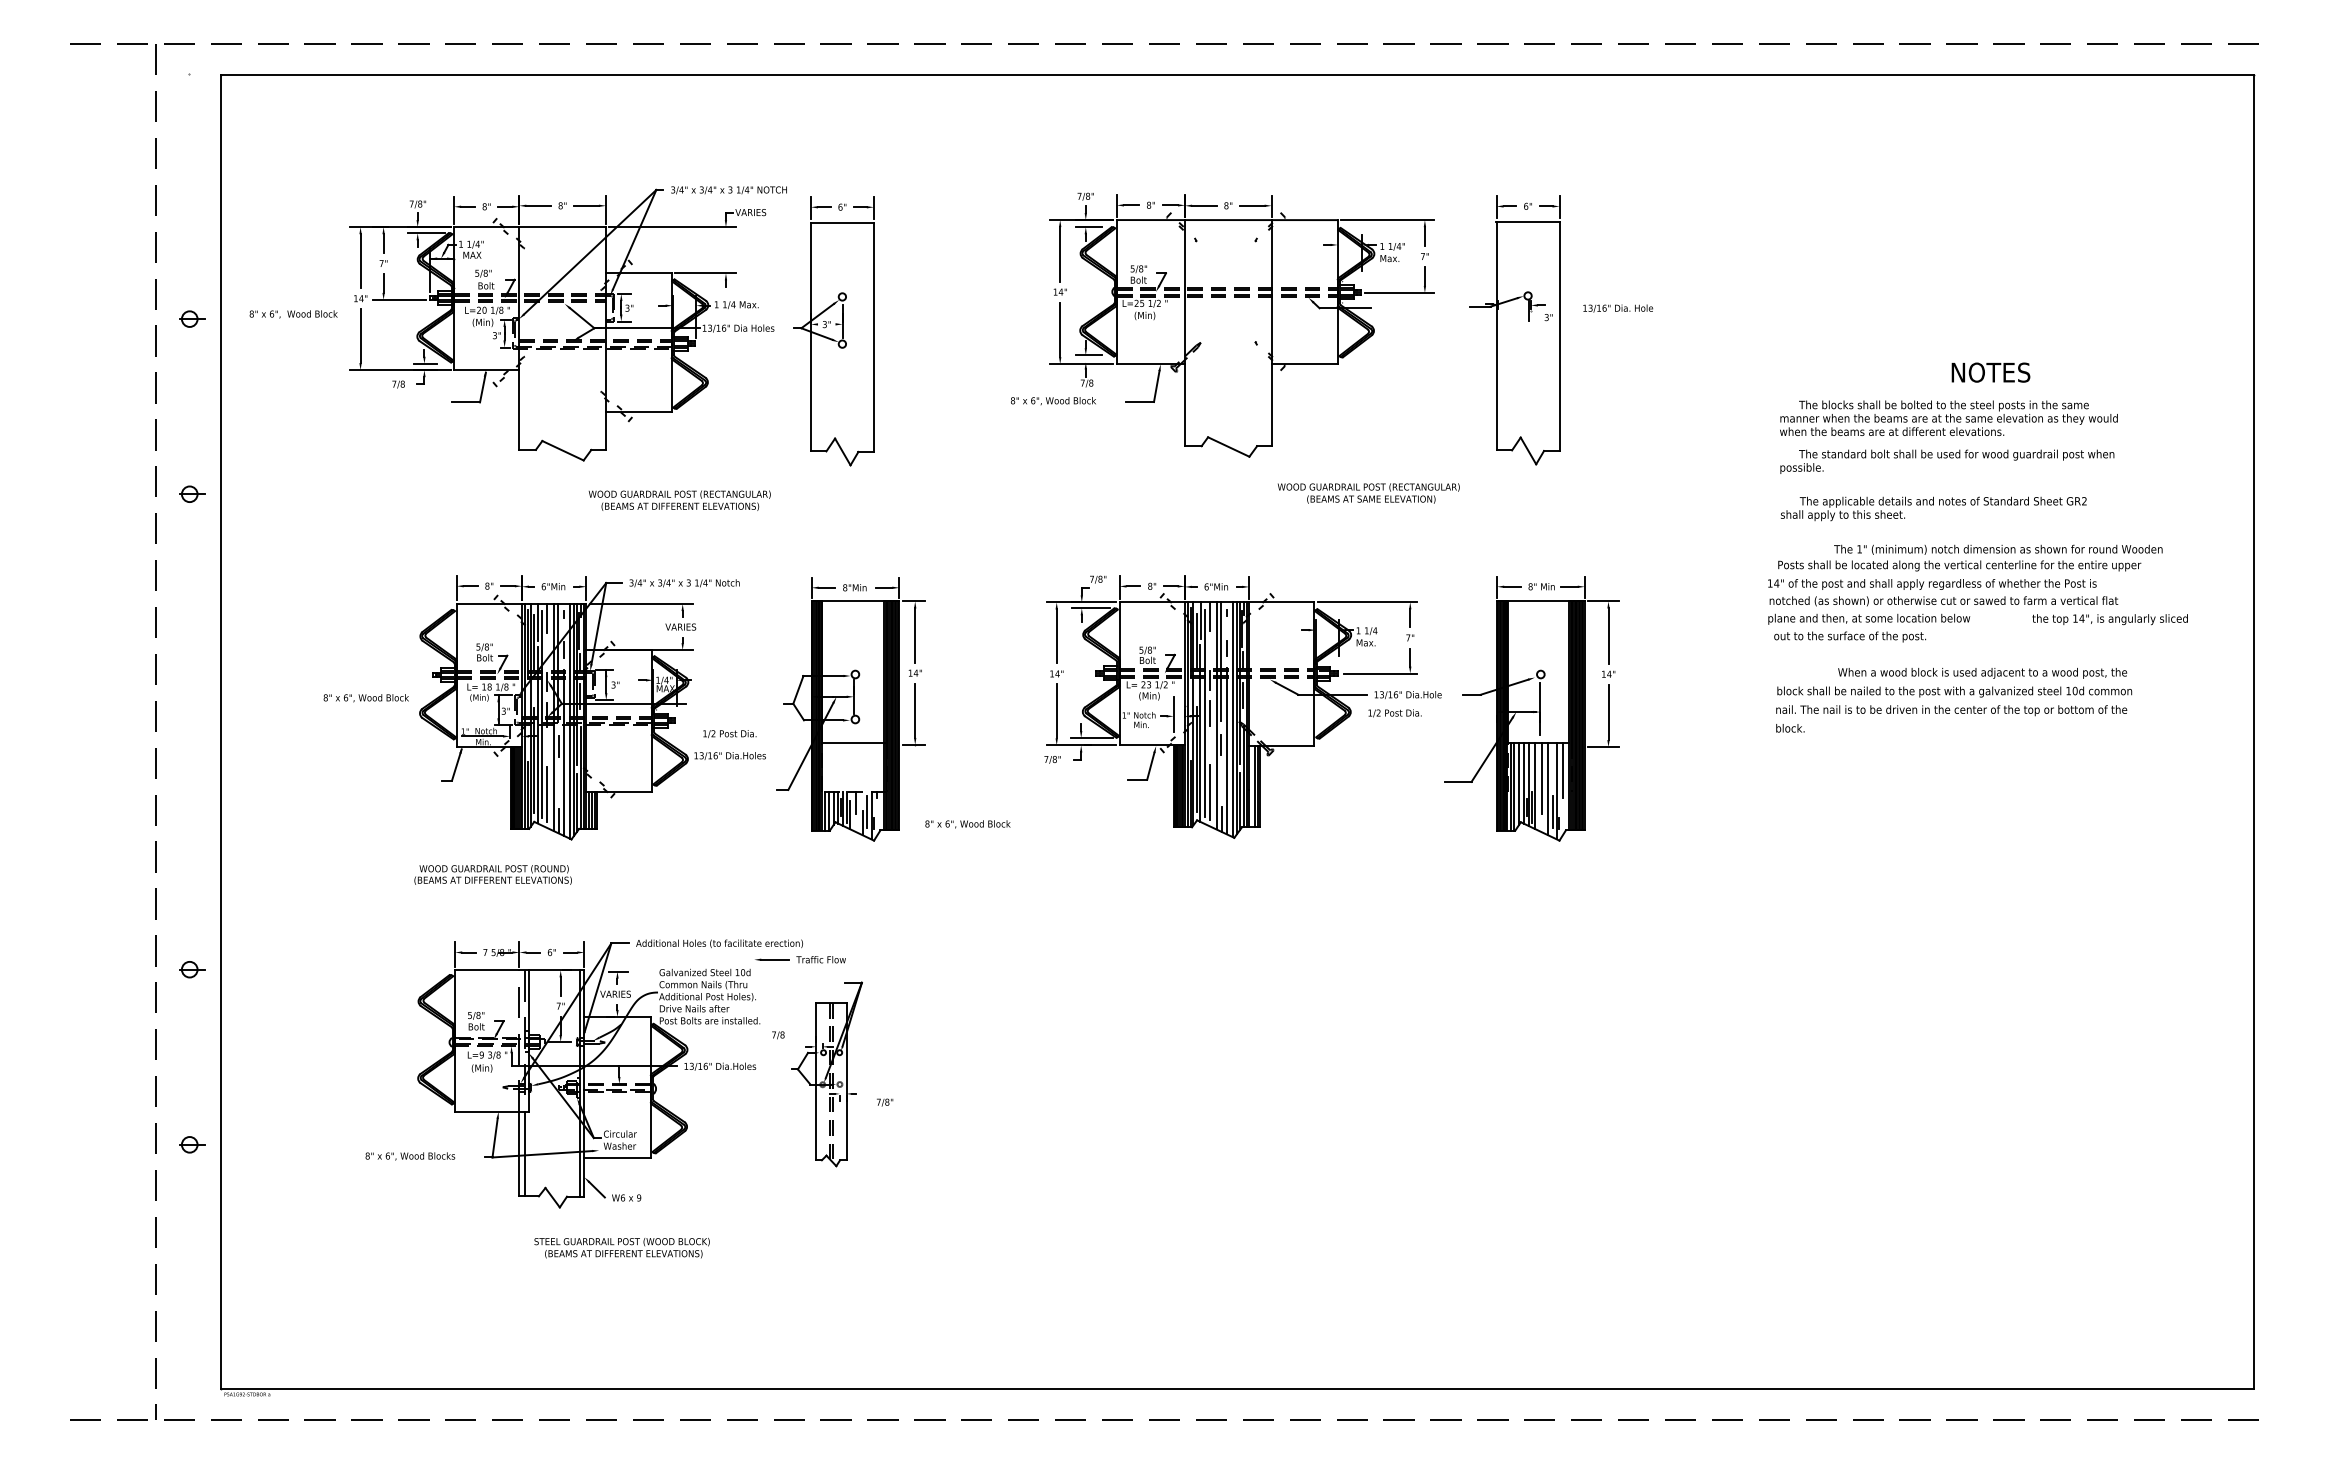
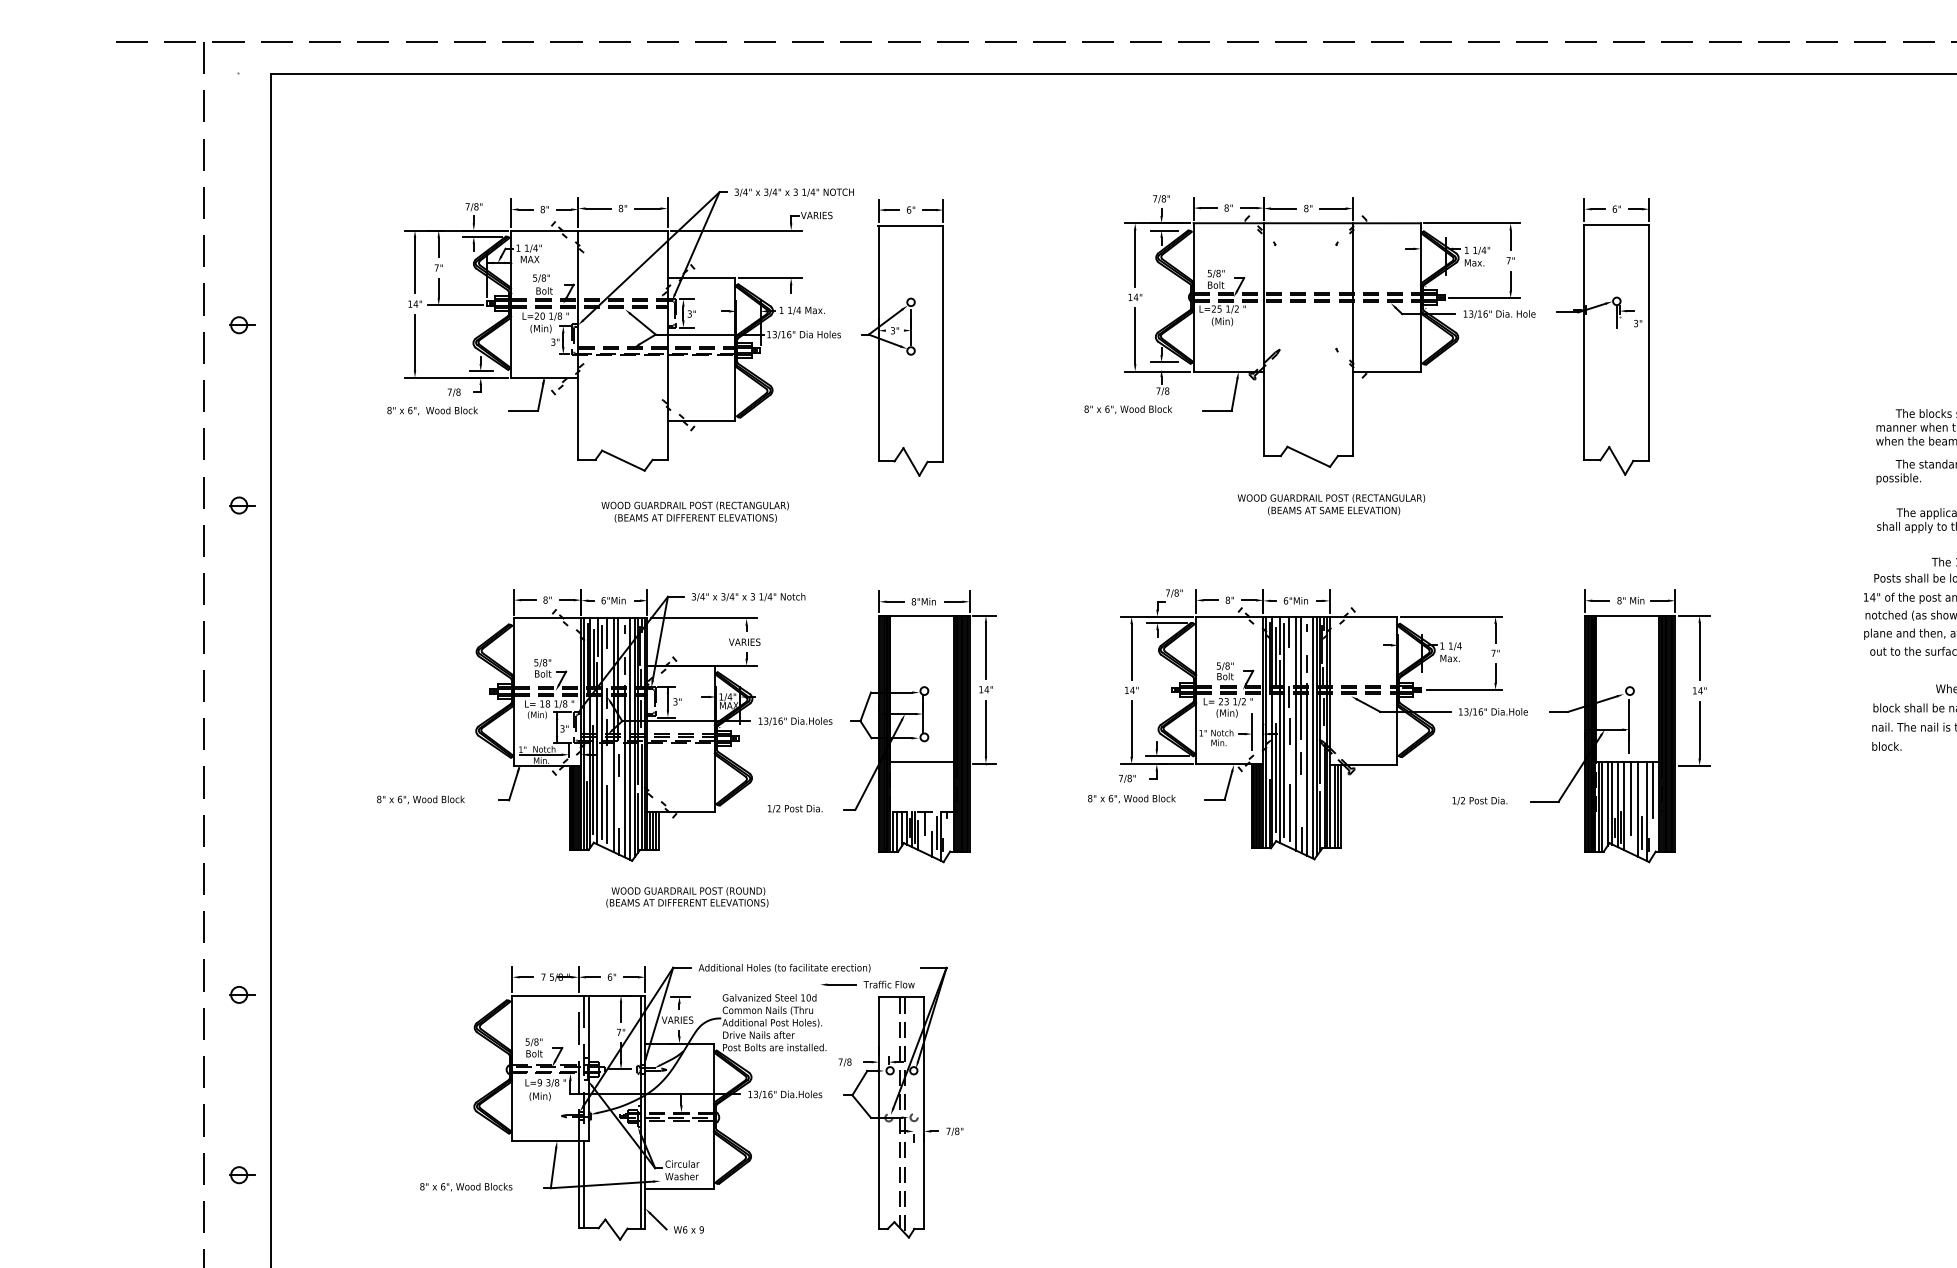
text: (1618, 308) -> (1499, 314), moved
text: (293, 314) -> (432, 411), moved
text: (1368, 493) -> (1331, 504), moved
text: (679, 500) -> (694, 511), moved
text: (365, 698) -> (420, 800), moved
text: (1394, 713) -> (1479, 801), moved
text: (729, 733) -> (794, 808), moved
text: (729, 755) -> (794, 720), moved
text: (967, 824) -> (1131, 799), moved
text: (492, 874) -> (686, 896), moved
part: (826, 1074) -> (894, 1102), size x1.43

